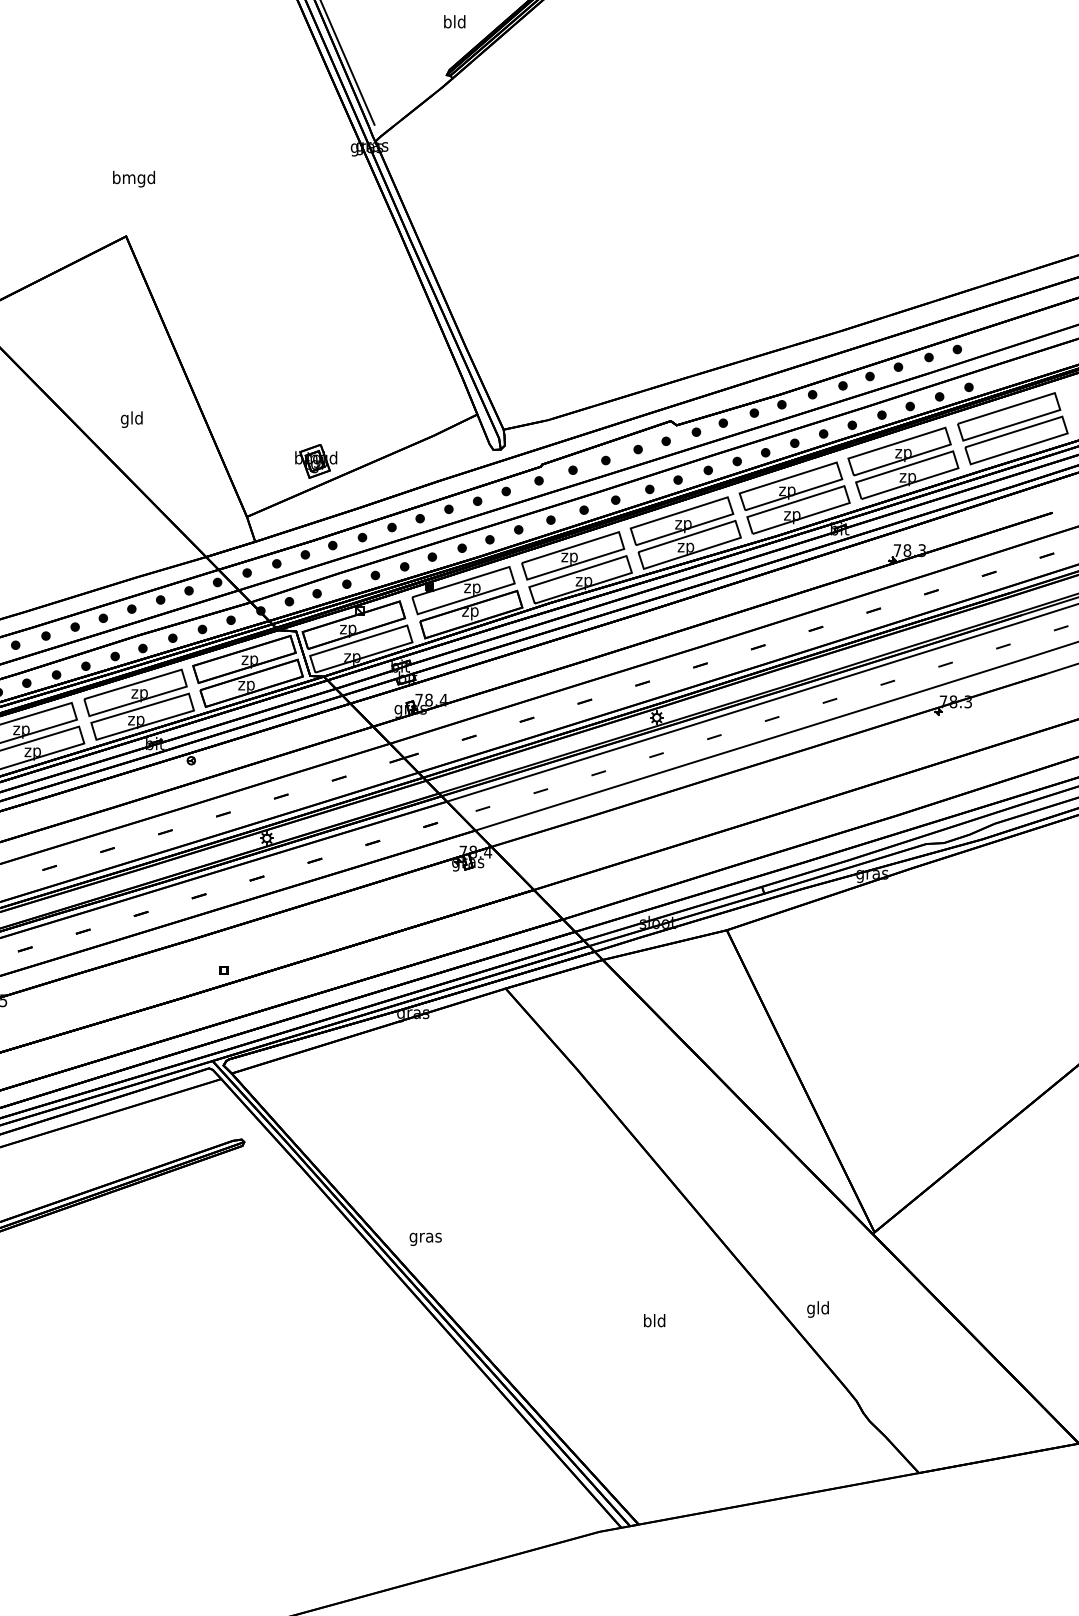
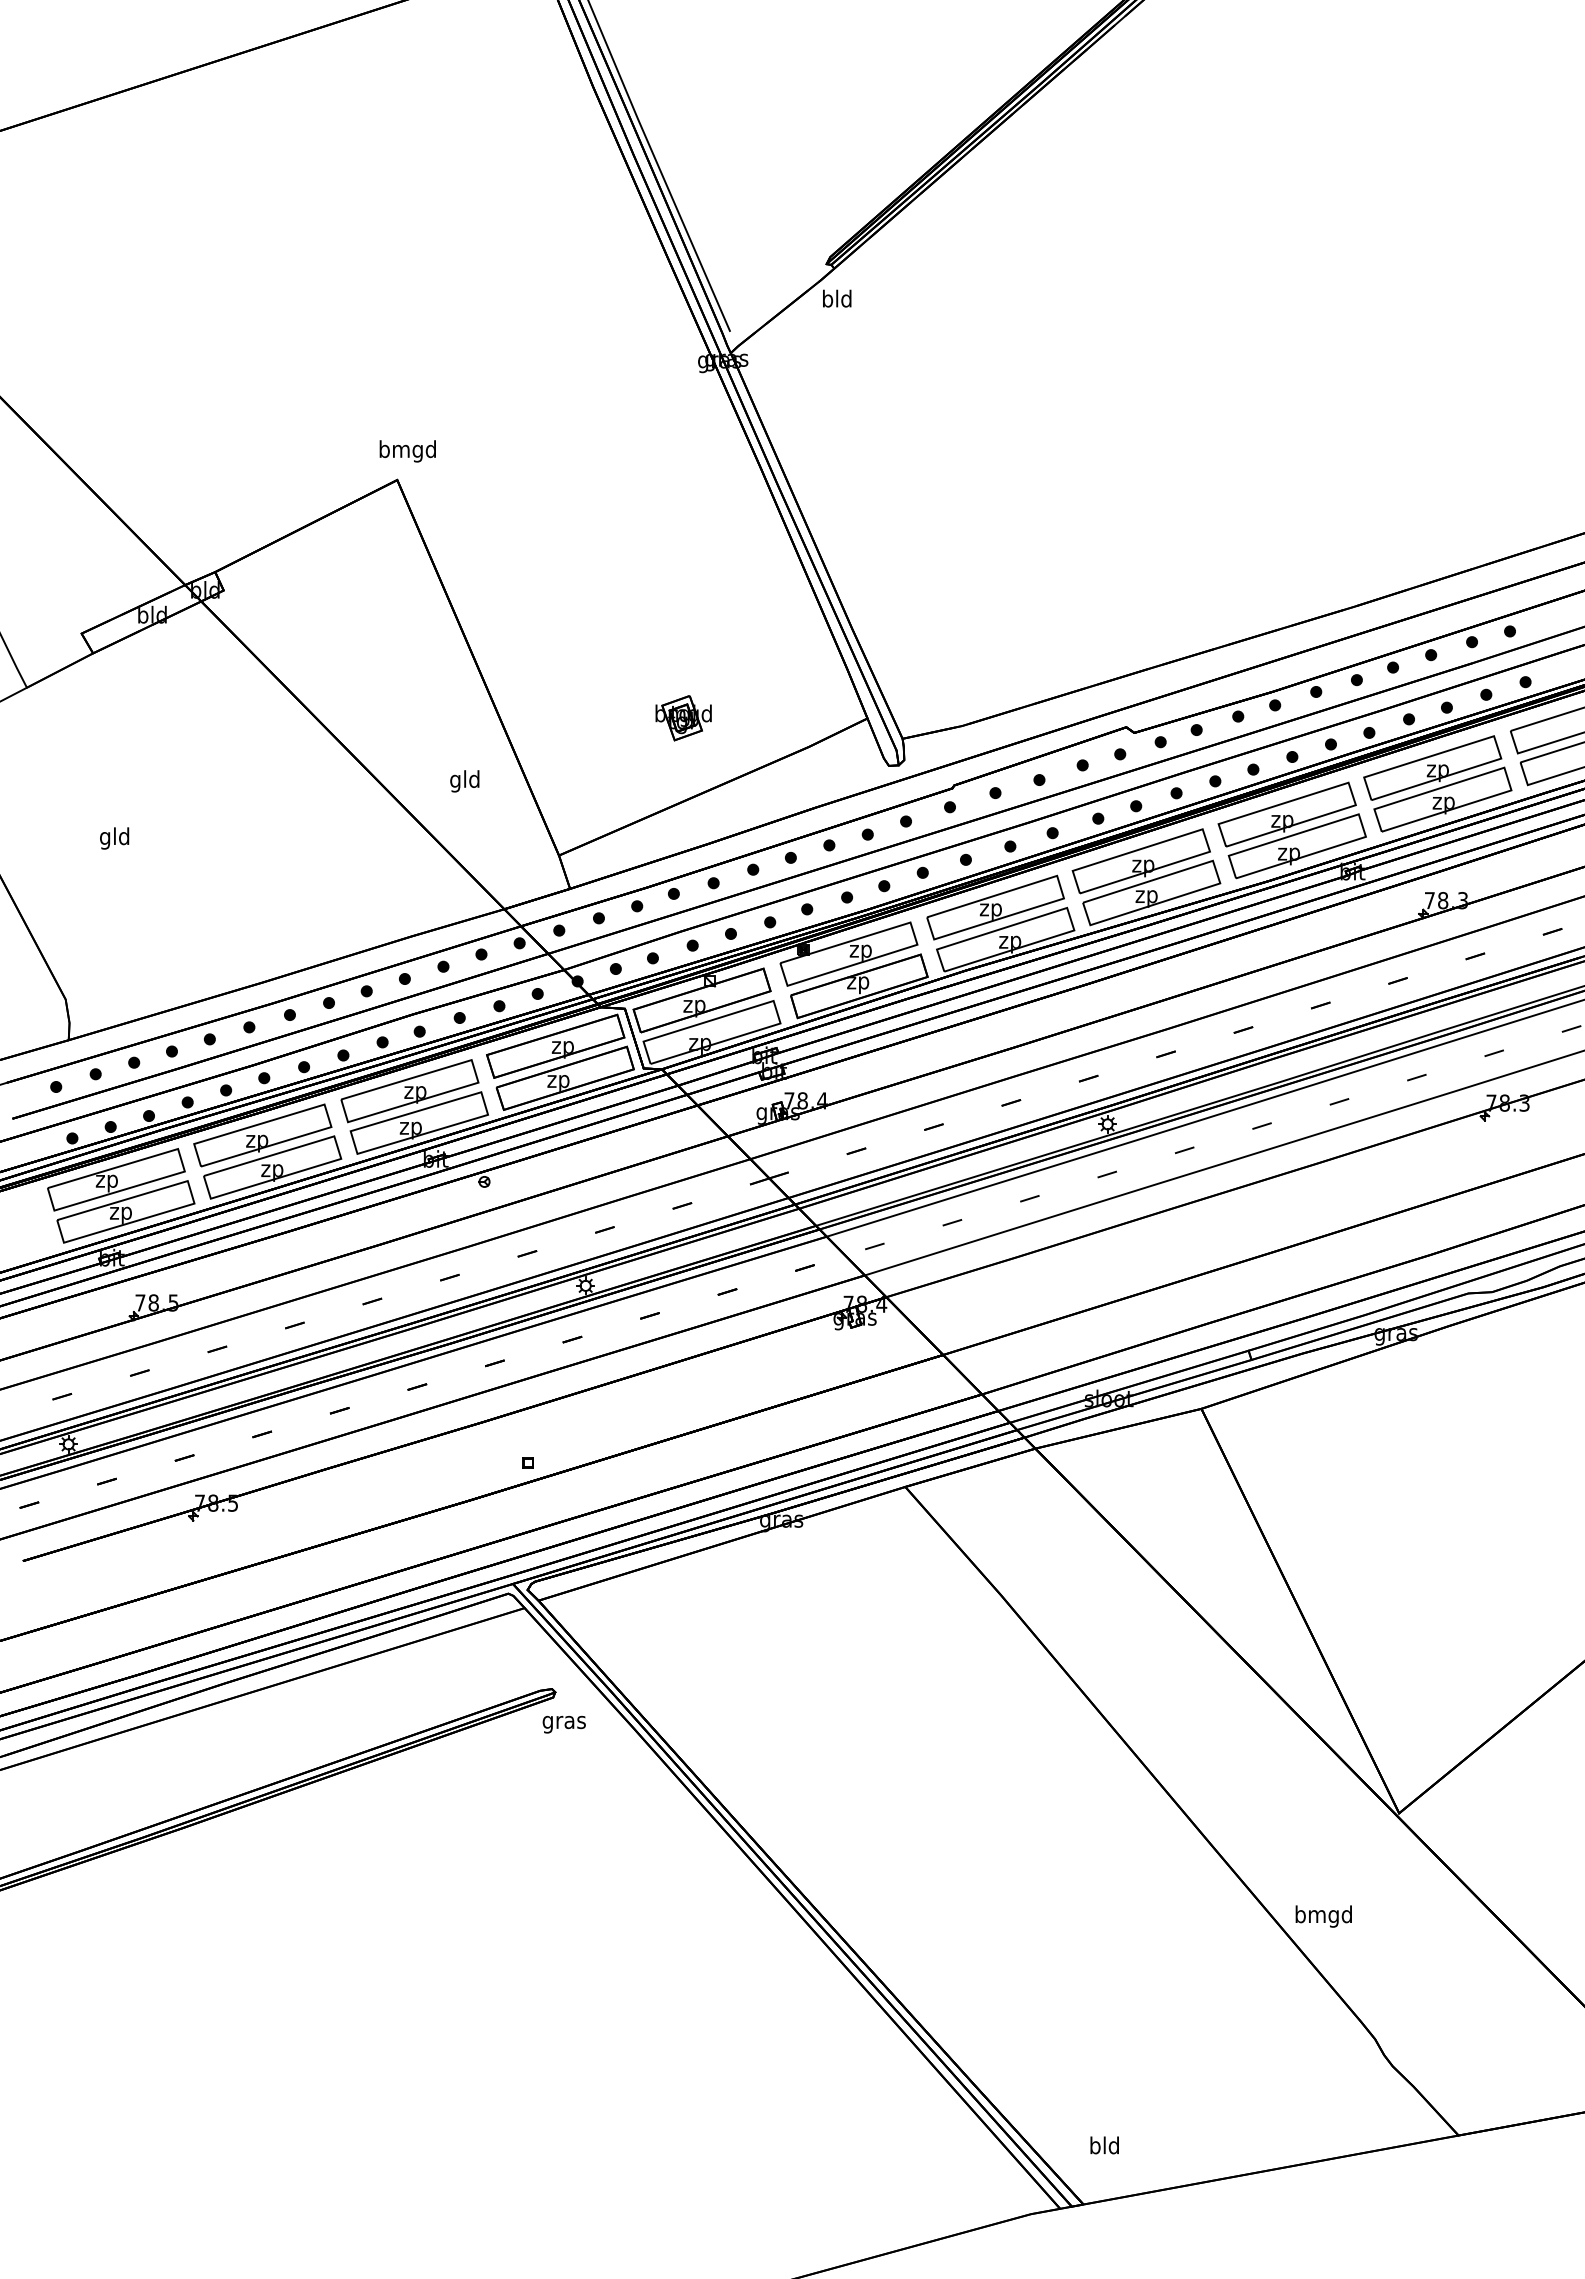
text: (455, 21) -> (837, 298), moved
text: (133, 179) -> (407, 451), moved
text: (131, 419) -> (464, 781), moved
part: (316, 461) -> (683, 718), moved
text: (425, 1239) -> (563, 1724), moved
text: (818, 1309) -> (1323, 1916), gld -> bmgd
text: (654, 1320) -> (1104, 2145), moved

